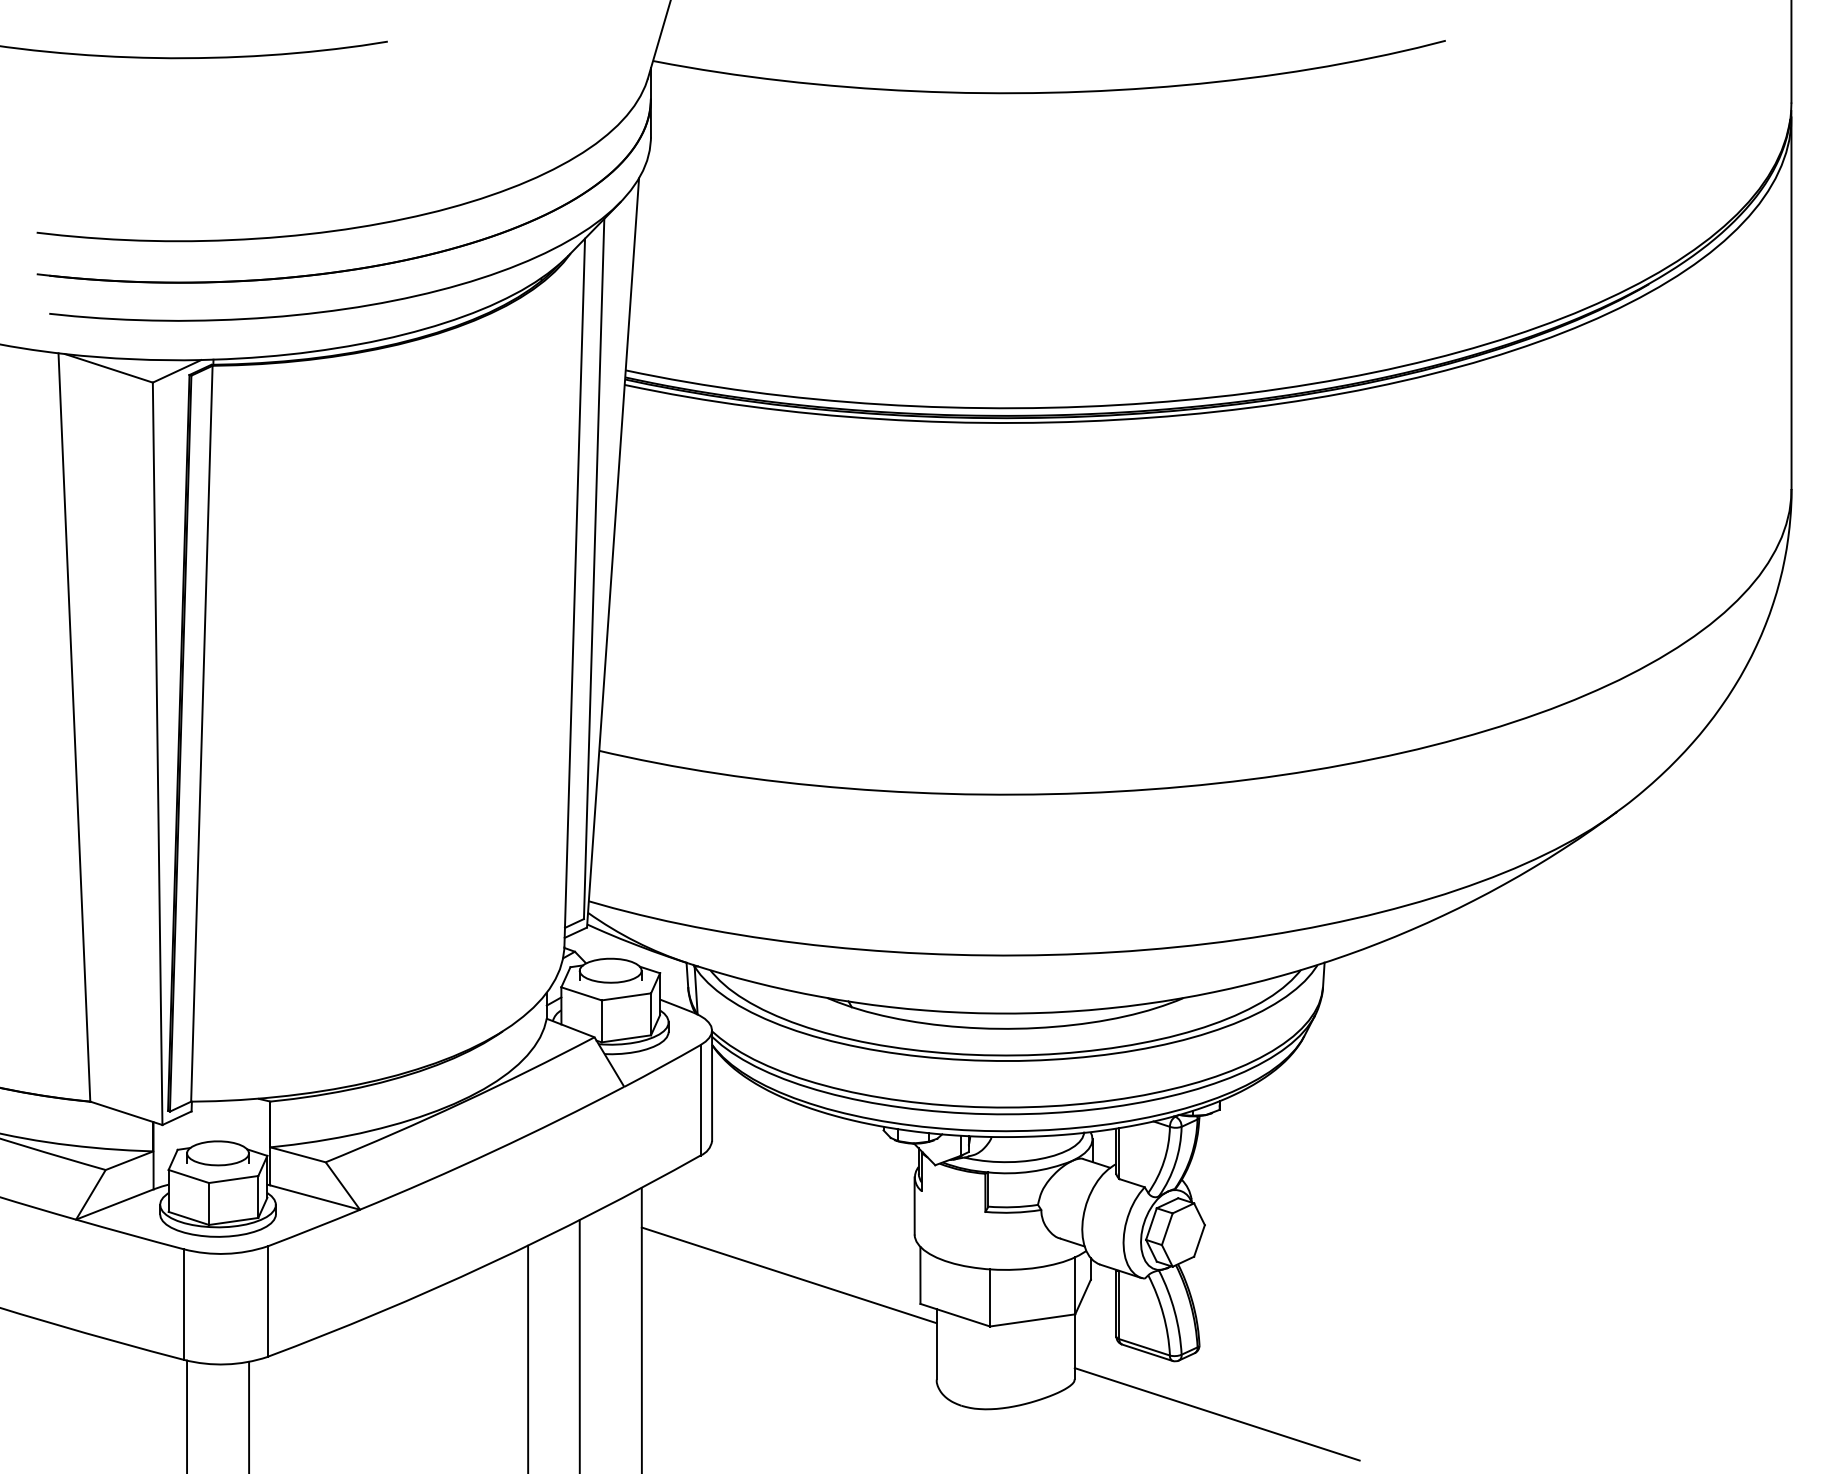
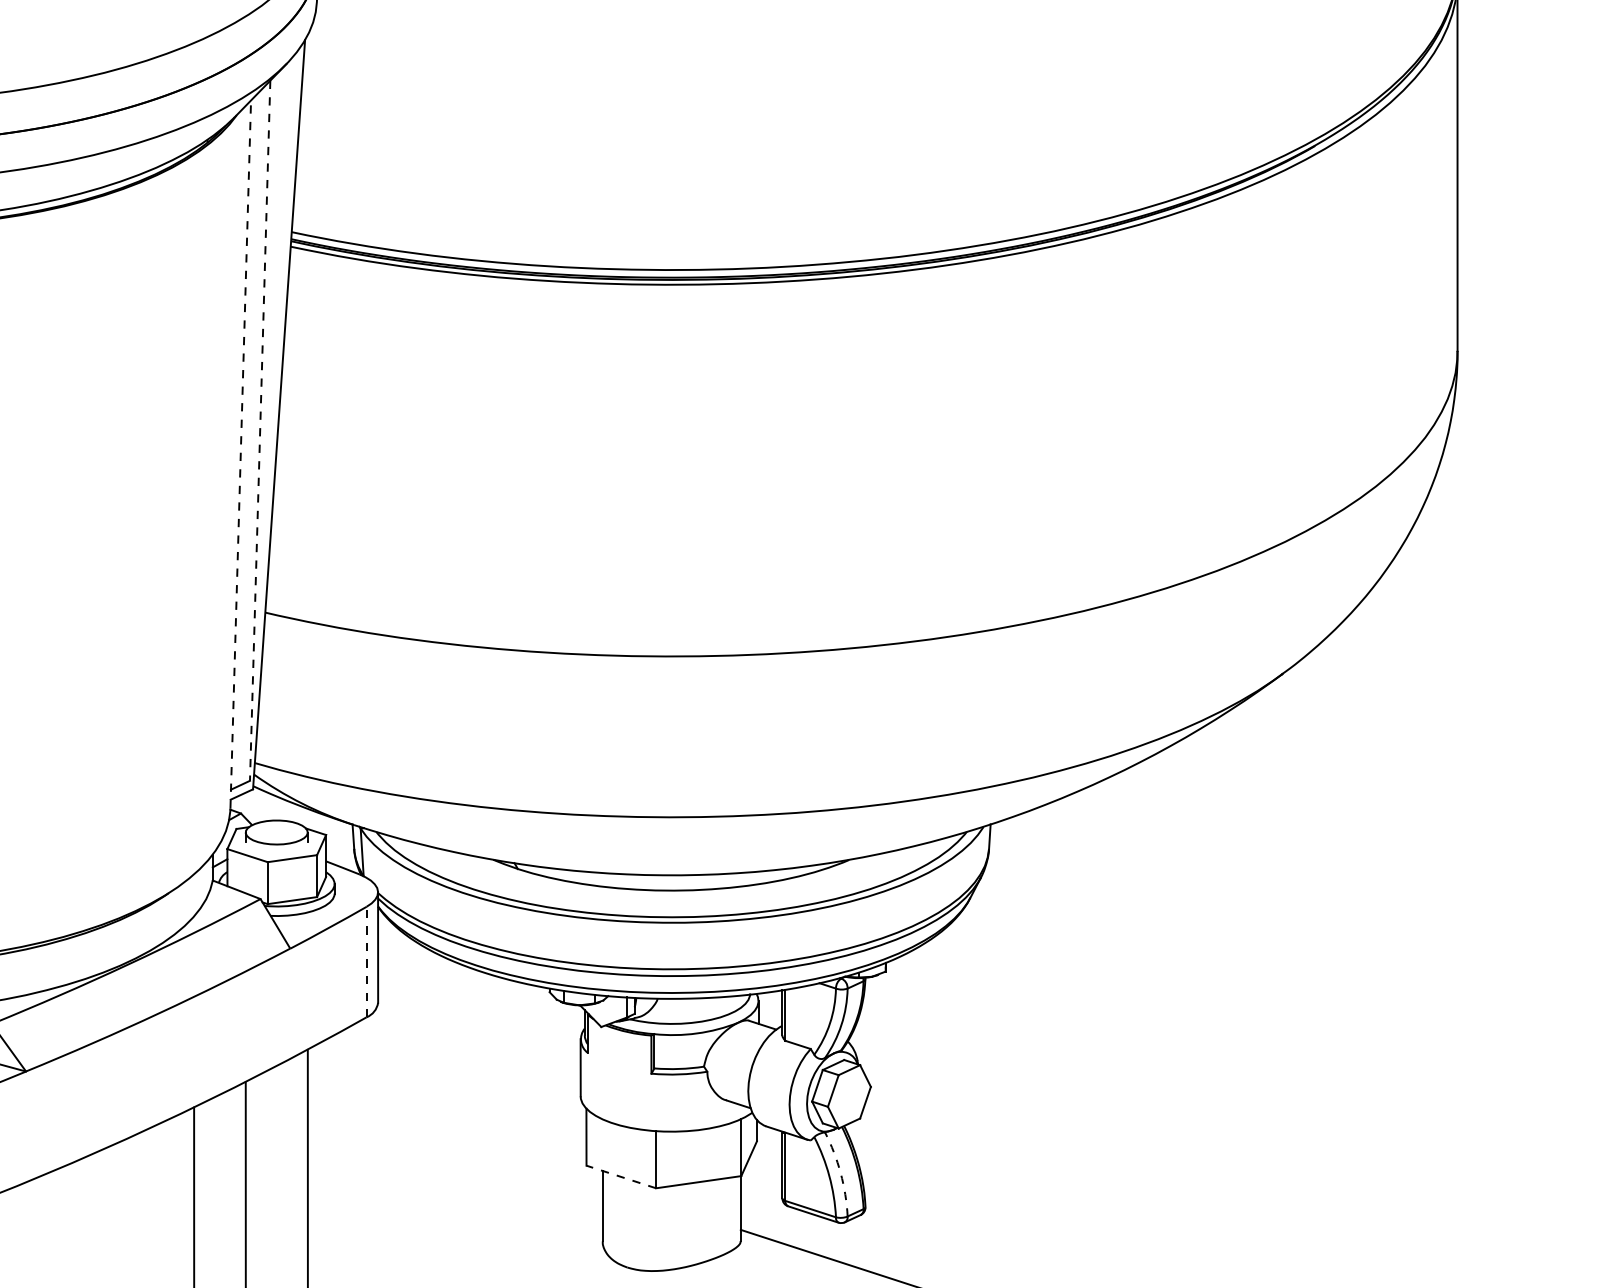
line: (594, 569) -> (260, 431), solid -> dashed
line: (574, 592) -> (240, 454), solid -> dashed
line: (700, 1099) -> (366, 961), solid -> dashed
line: (788, 1275) -> (454, 1137), removed
arc: (1174, 1311) -> (840, 1173), solid -> dashed
line: (955, 1315) -> (621, 1177), solid -> dashed

